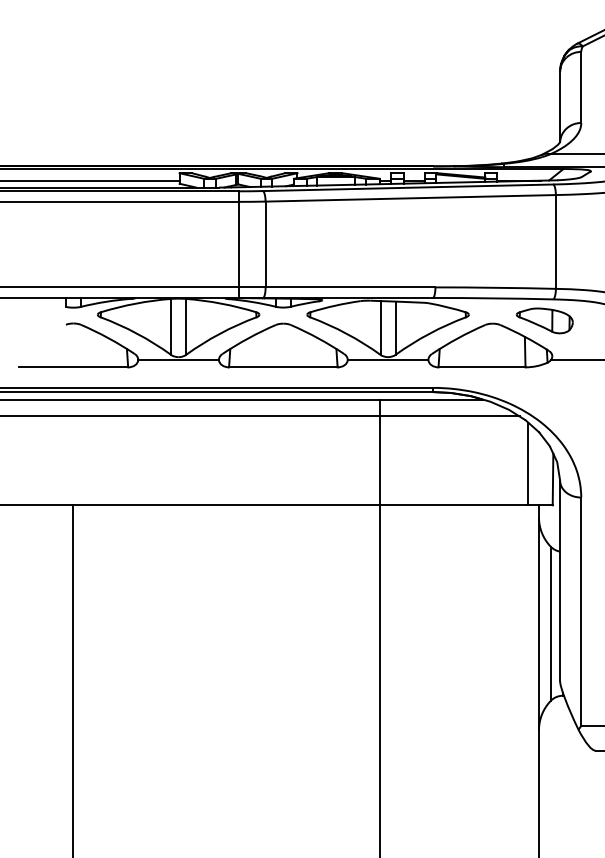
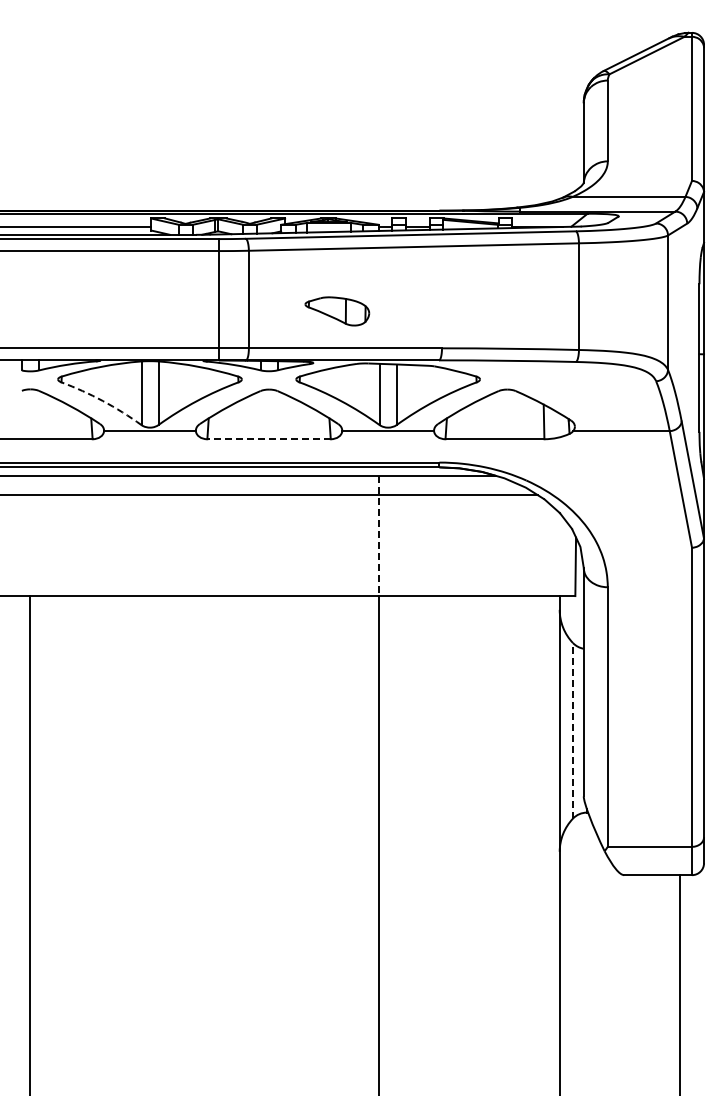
part: (544, 320) -> (337, 311), moved
arc: (136, 334) -> (102, 401), solid -> dashed
line: (283, 367) -> (269, 439), solid -> dashed
line: (380, 452) -> (379, 536), solid -> dashed
line: (528, 464) -> (547, 549), removed
line: (551, 623) -> (573, 730), solid -> dashed

